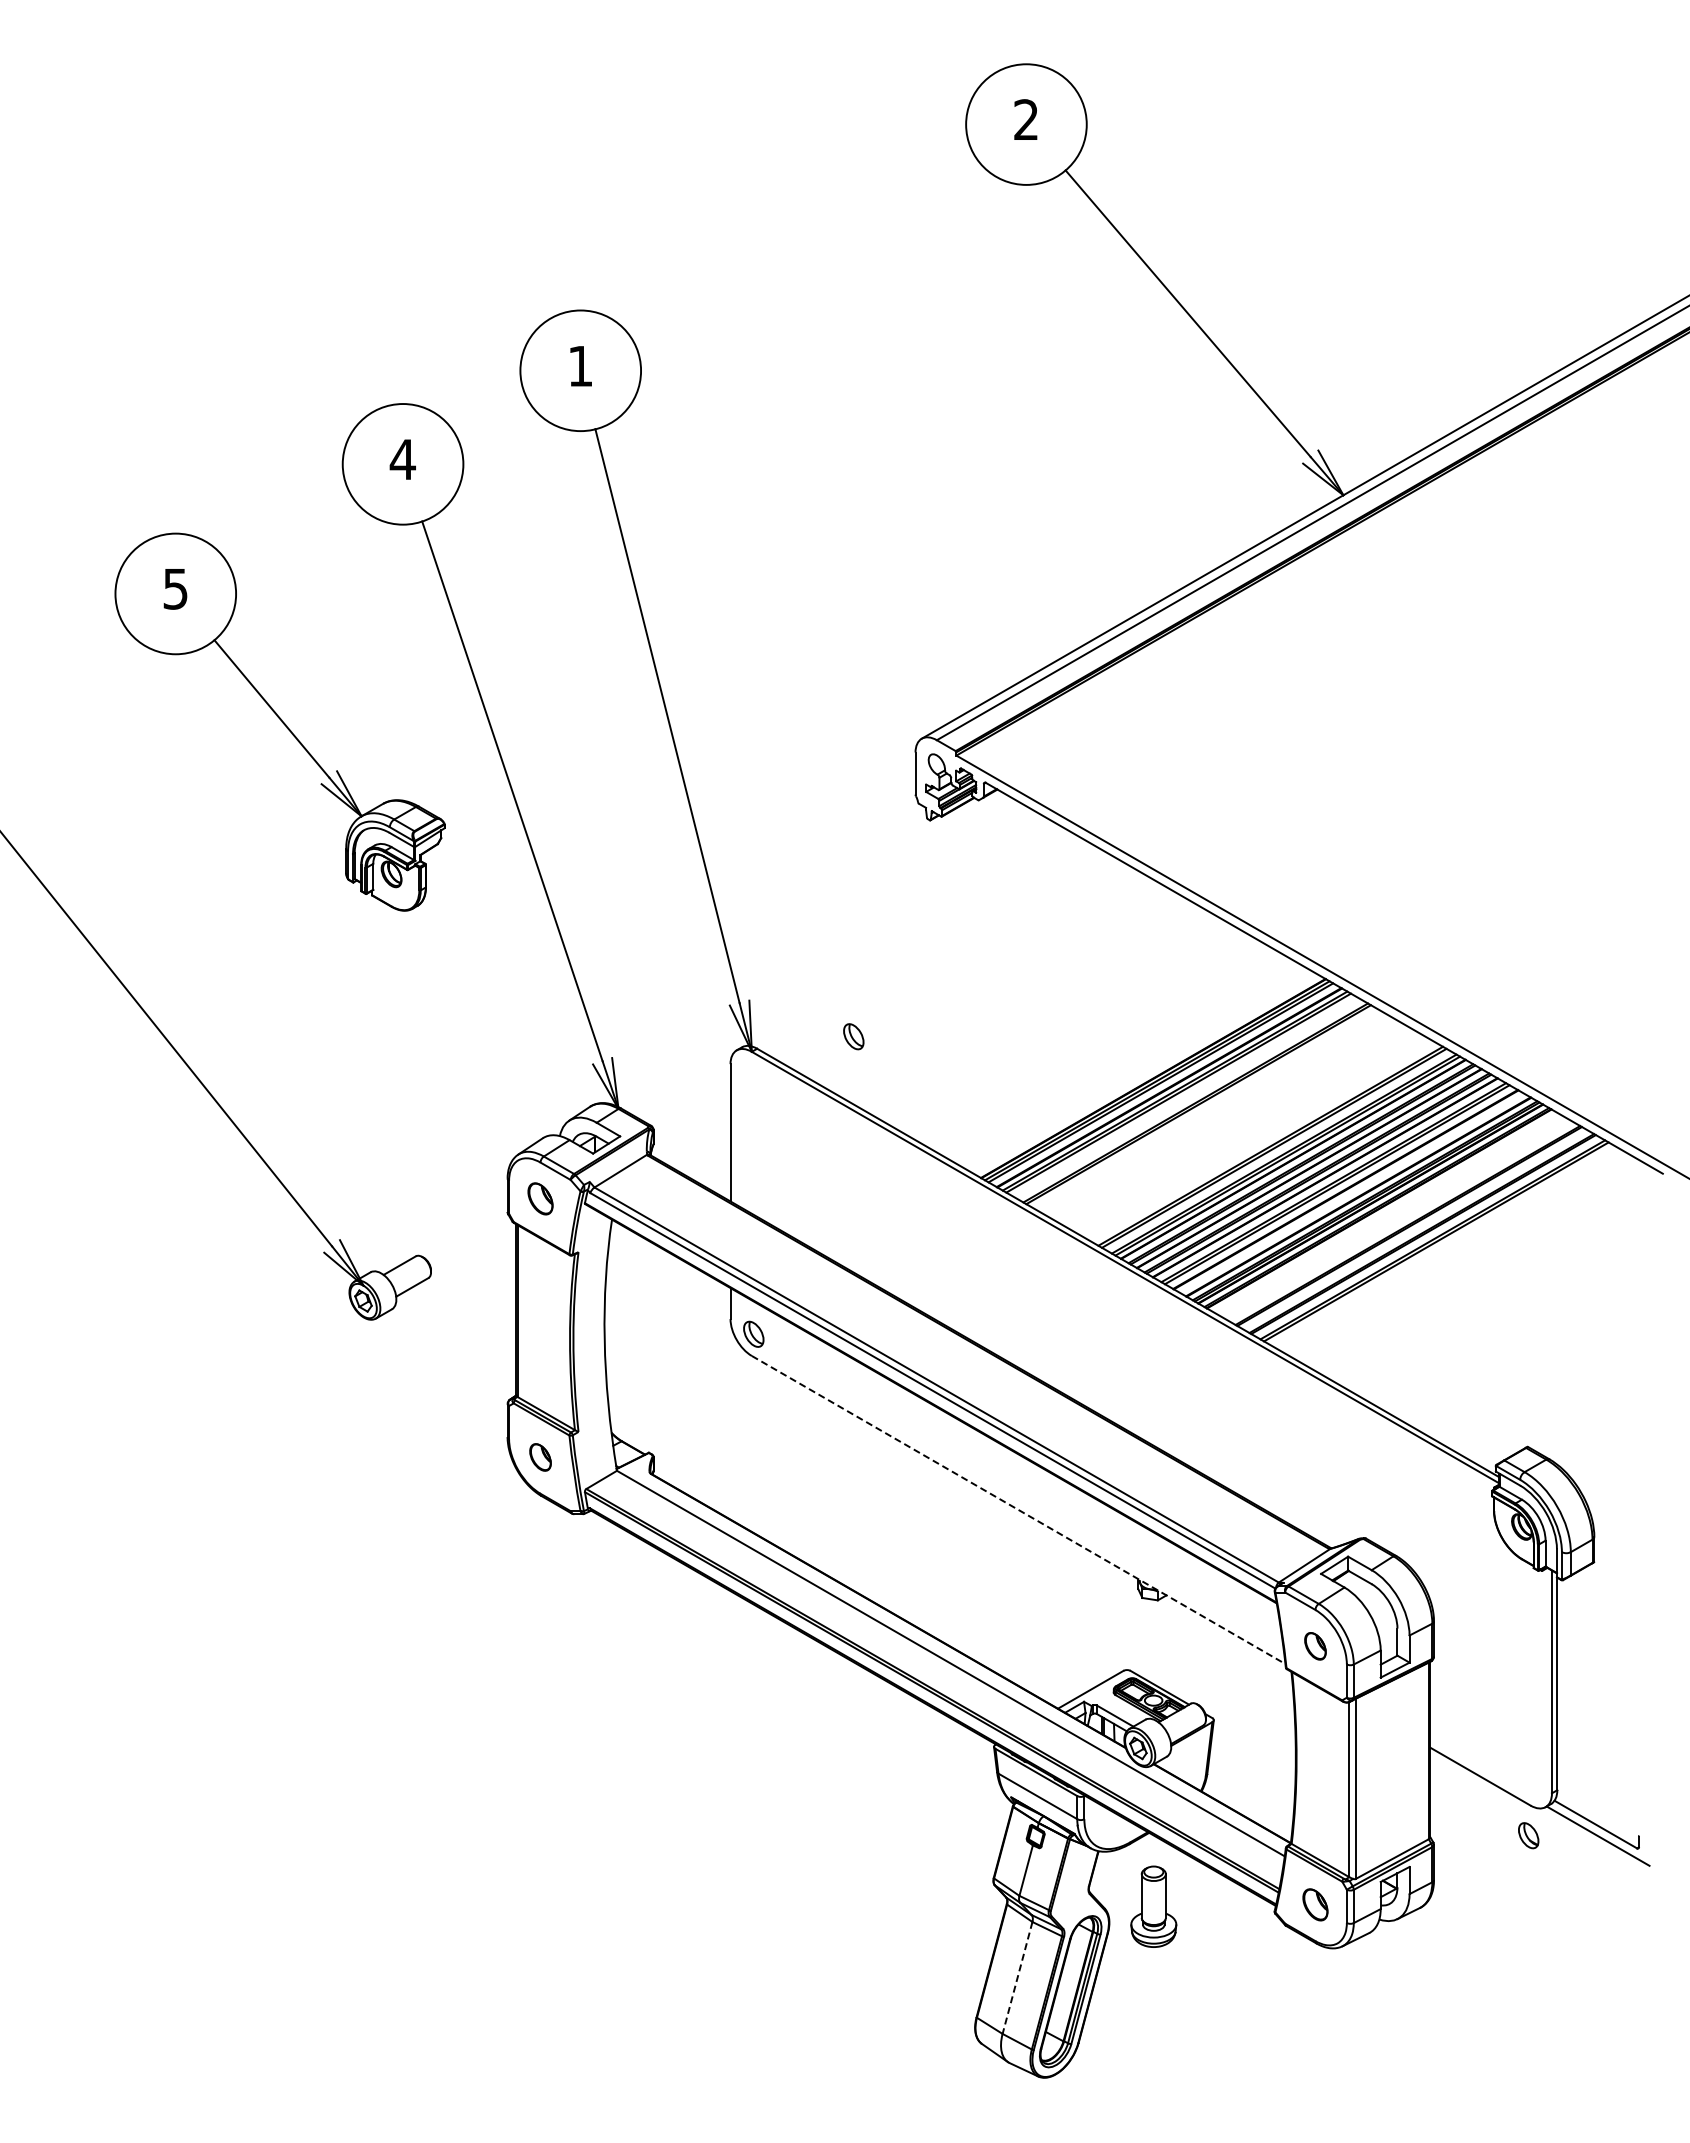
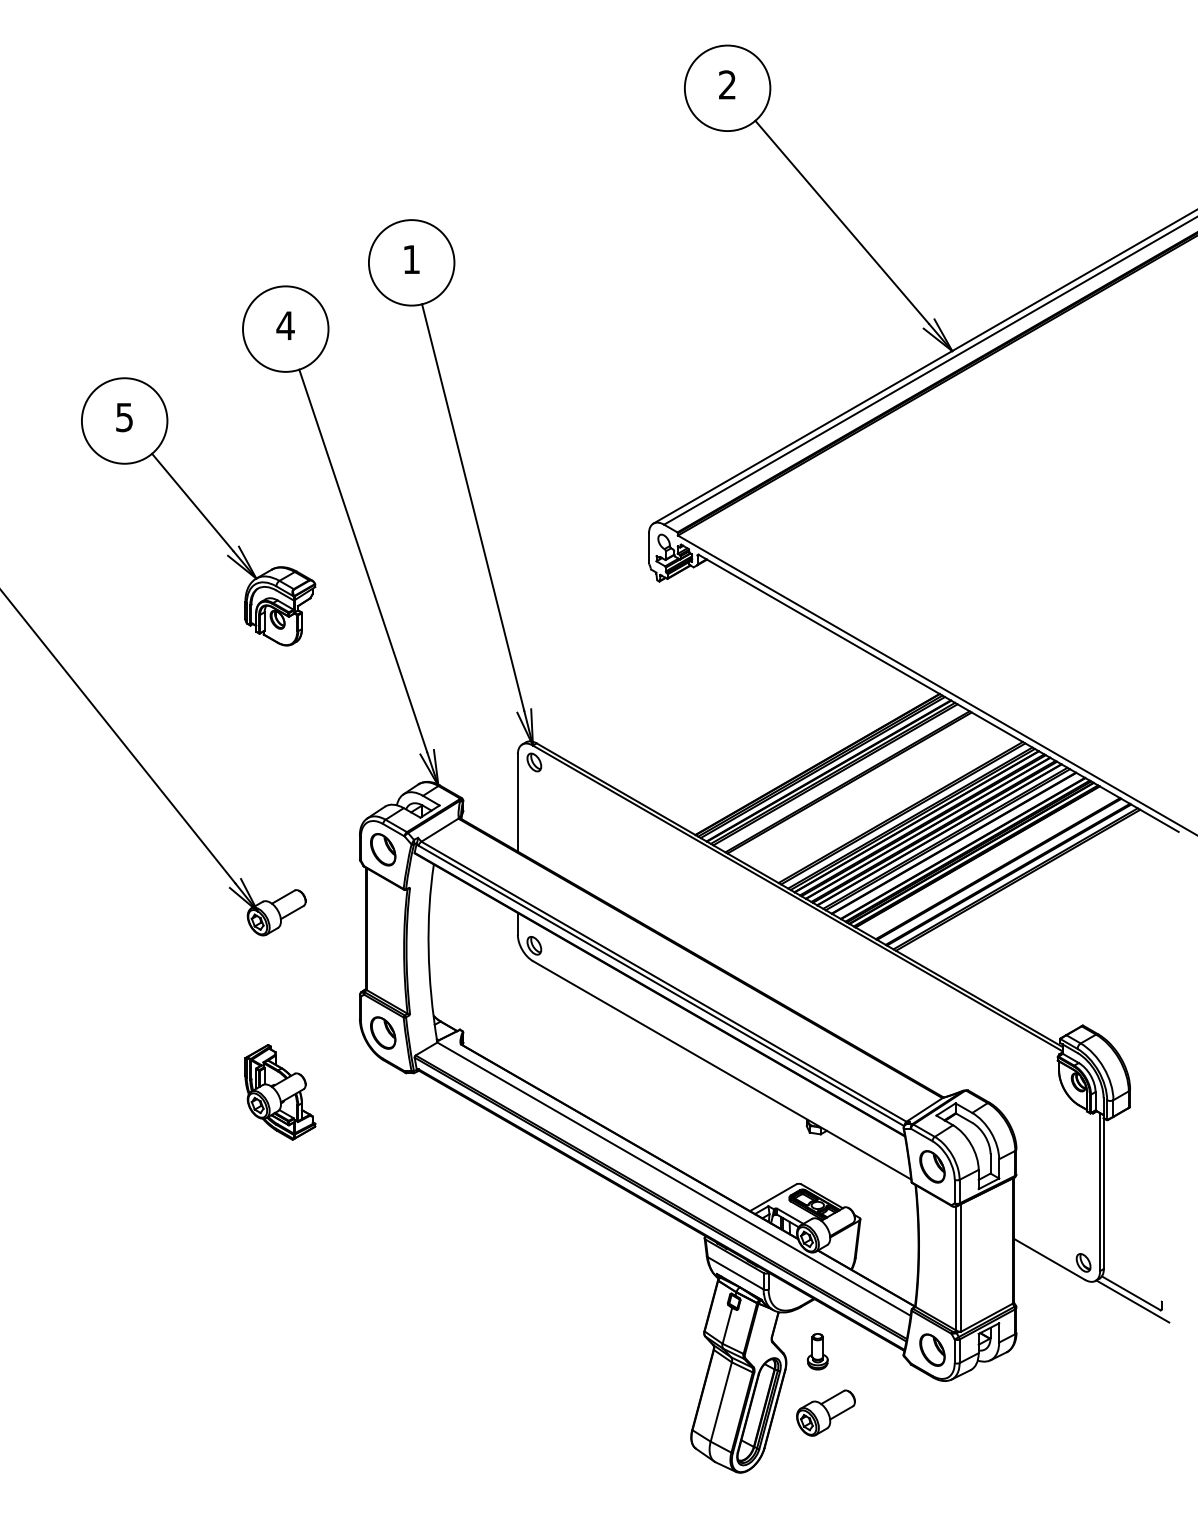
part: (853, 1036) -> (534, 762), moved
part: (540, 1198) -> (383, 849), size x1.43
part: (540, 1457) -> (383, 1033), size x1.67
line: (1019, 1510) -> (722, 1070), dashed -> solid
part: (395, 1540) -> (280, 1091), added
part: (1315, 1646) -> (932, 1167), size x1.67
part: (1528, 1835) -> (1083, 1262), moved
part: (1315, 1904) -> (932, 1349), size x1.43
part: (1153, 1907) -> (817, 1352), size x0.62
line: (1017, 1977) -> (721, 1401), dashed -> solid
part: (1164, 1993) -> (825, 1413), added

